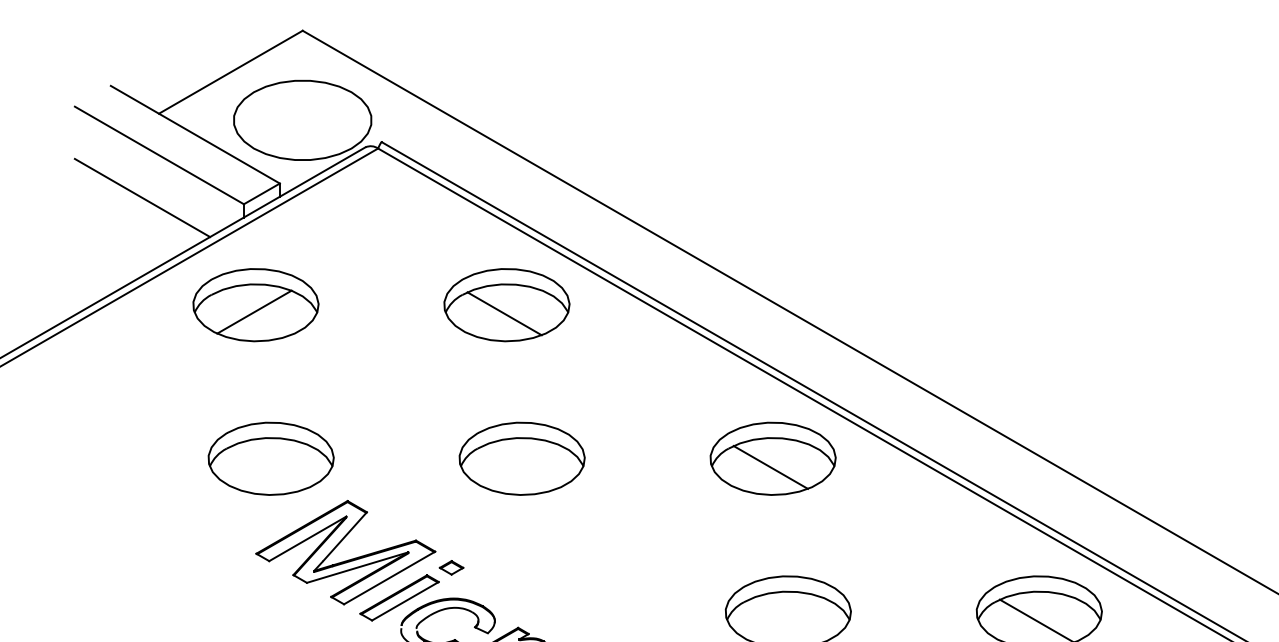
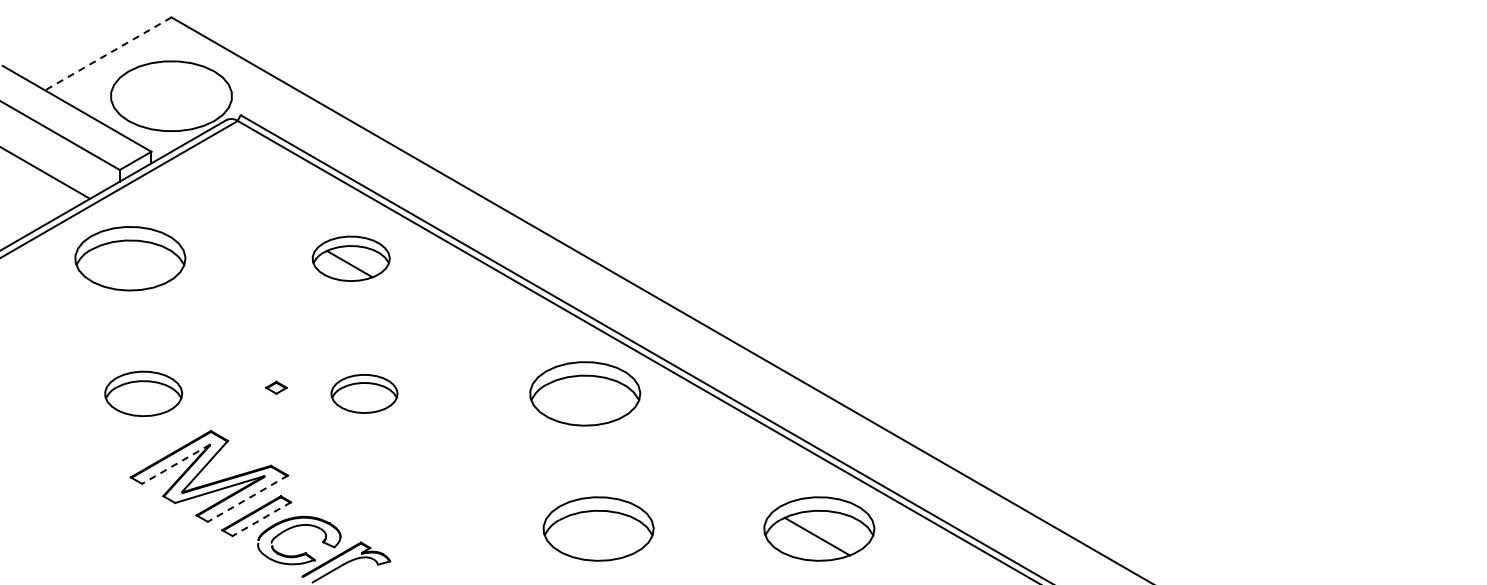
line: (231, 71) -> (108, 53), solid -> dashed
part: (507, 304) -> (351, 258), size x0.7
line: (253, 311) -> (128, 264), removed
part: (270, 458) -> (143, 393), size x0.7
part: (522, 458) -> (364, 393), size x0.6
line: (770, 467) -> (582, 401), removed
line: (307, 539) -> (175, 464), solid -> dashed
part: (451, 567) -> (276, 387), moved
line: (389, 577) -> (247, 498), solid -> dashed
line: (405, 601) -> (261, 519), solid -> dashed

